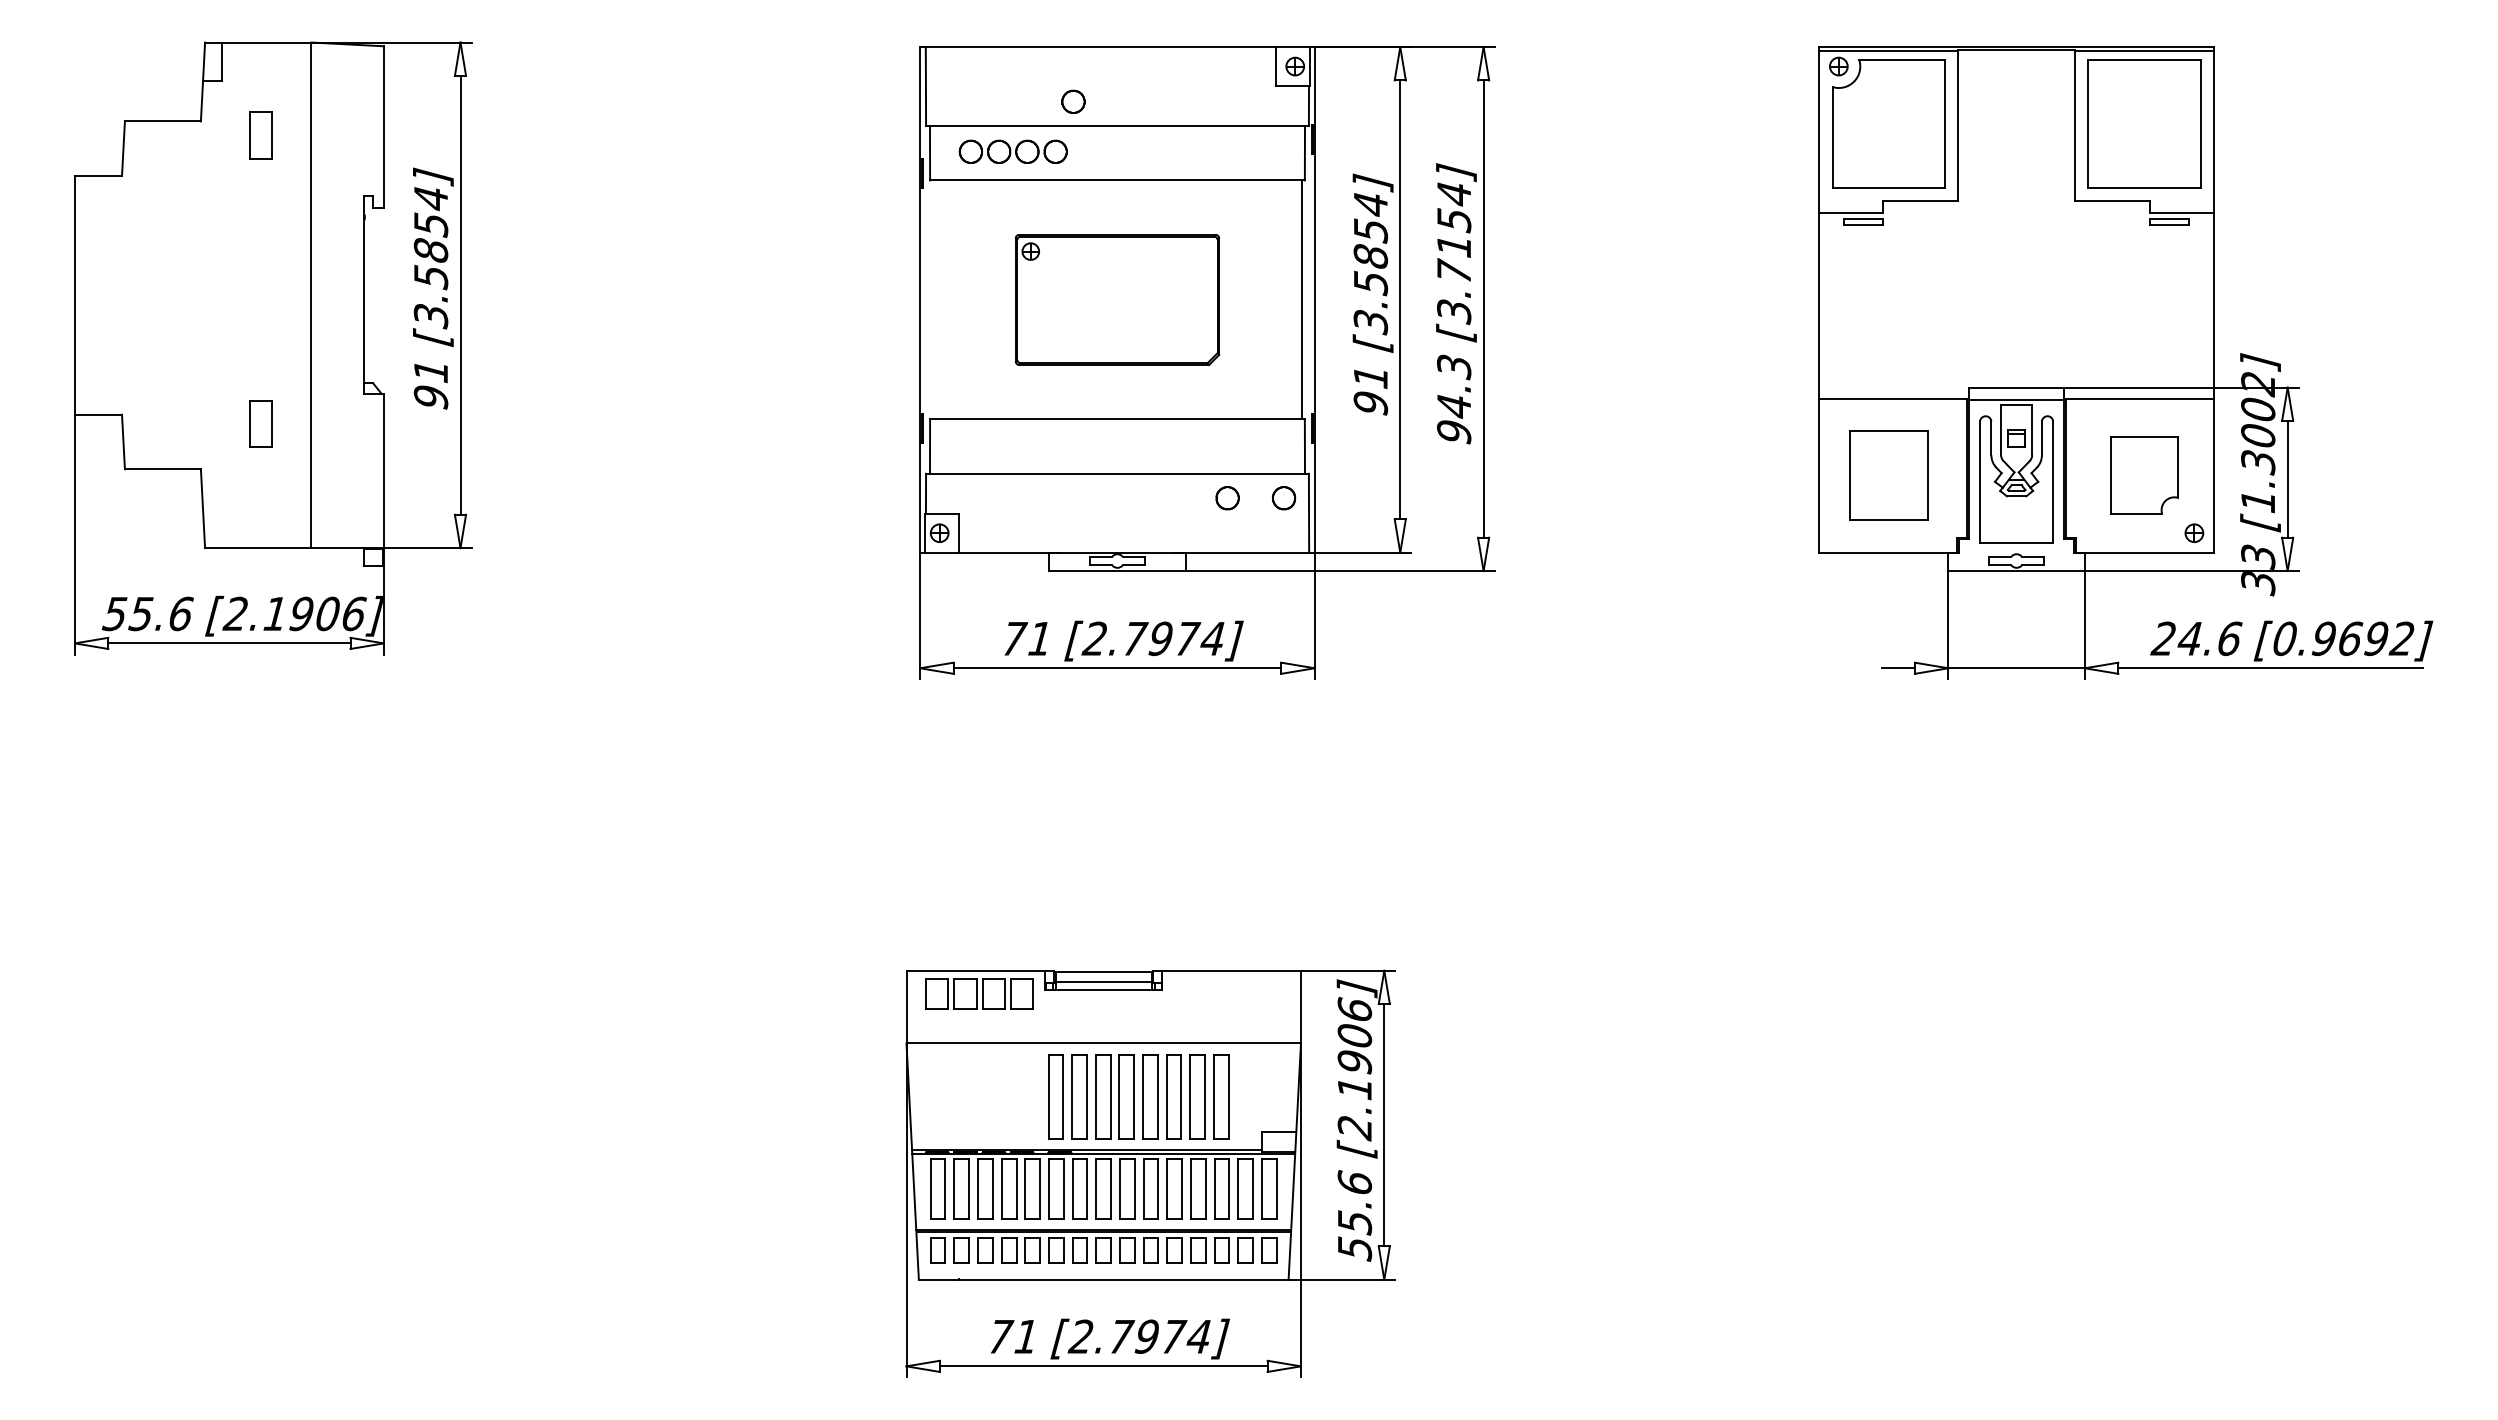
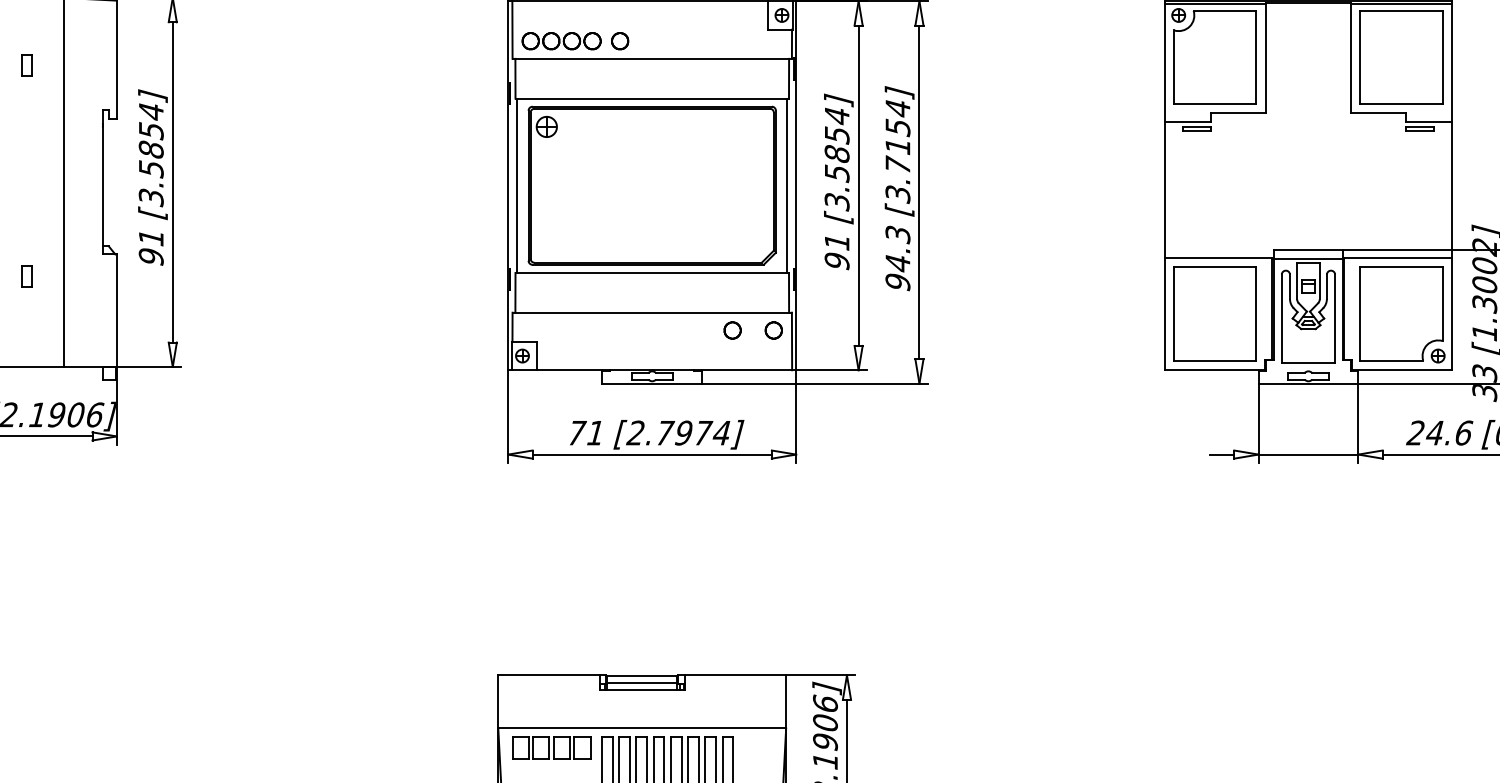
part: (260, 135) -> (26, 65), size x0.62
part: (1012, 151) -> (561, 40), moved
line: (932, 299) -> (517, 185), added
part: (1117, 299) -> (652, 185), size x1.67
part: (260, 424) -> (26, 276), size x0.62
part: (1888, 475) -> (1214, 313), size x1.43
part: (2144, 475) -> (1401, 313), size x1.67
part: (979, 993) -> (551, 747), moved

